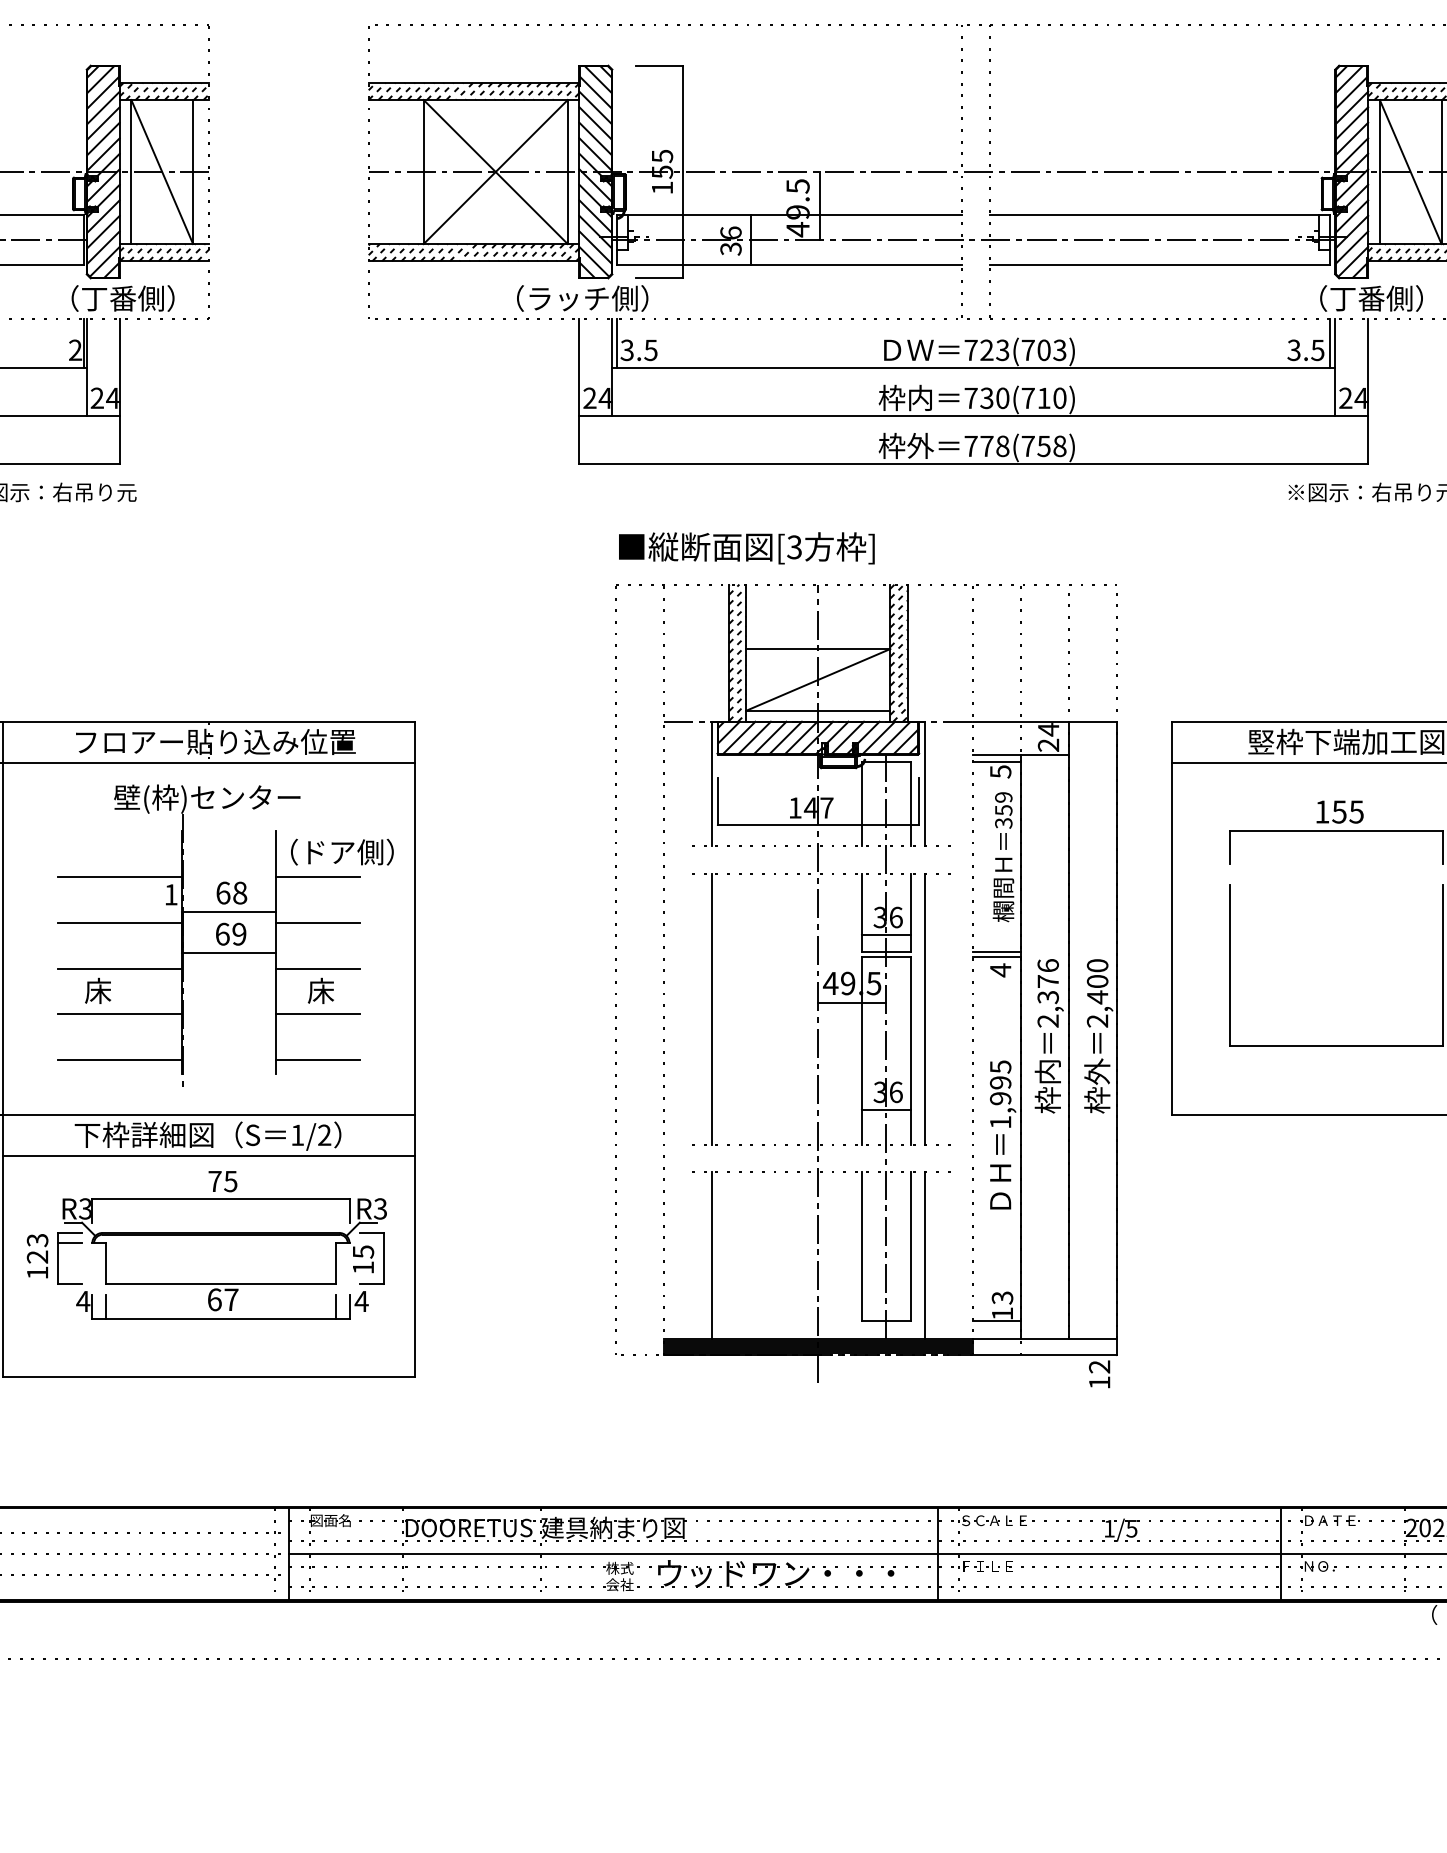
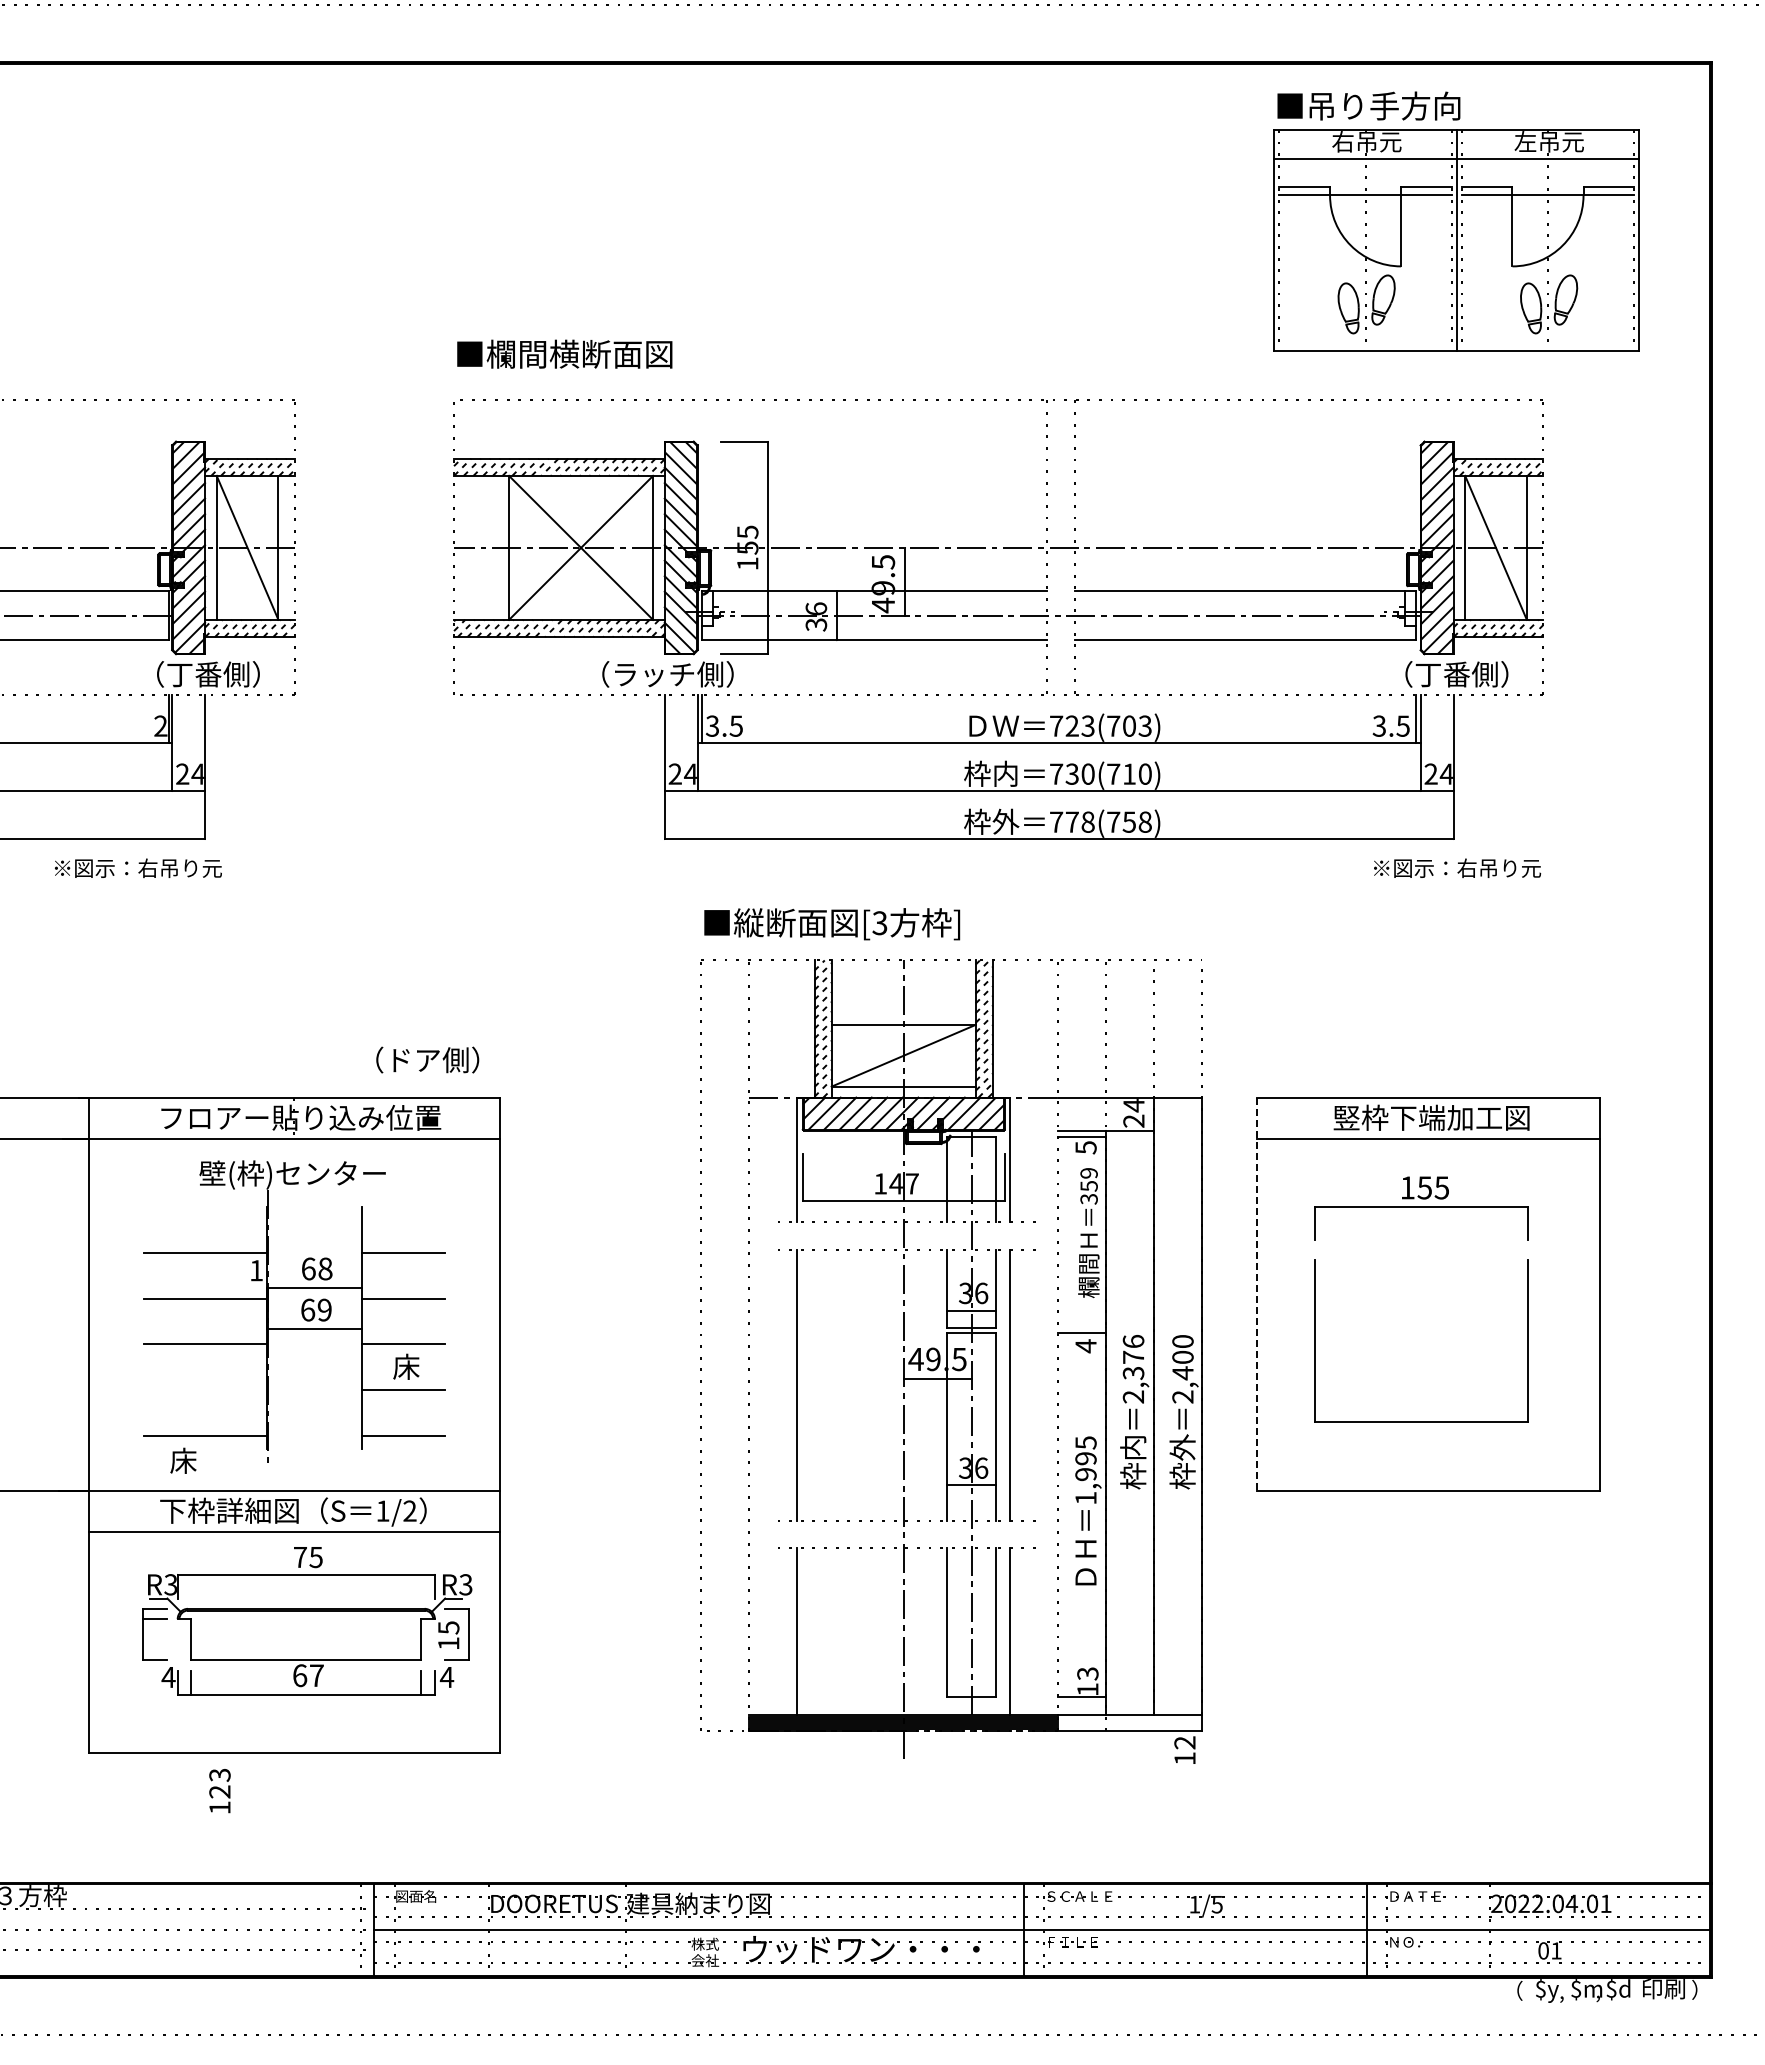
text: (342, 851) -> (427, 1059), moved
line: (1171, 918) -> (1256, 1294), solid -> dashed
line: (997, 951) -> (1082, 1327), removed
text: (98, 990) -> (183, 1460), moved
line: (119, 1014) -> (204, 1390), removed
text: (37, 1256) -> (219, 1791), moved

